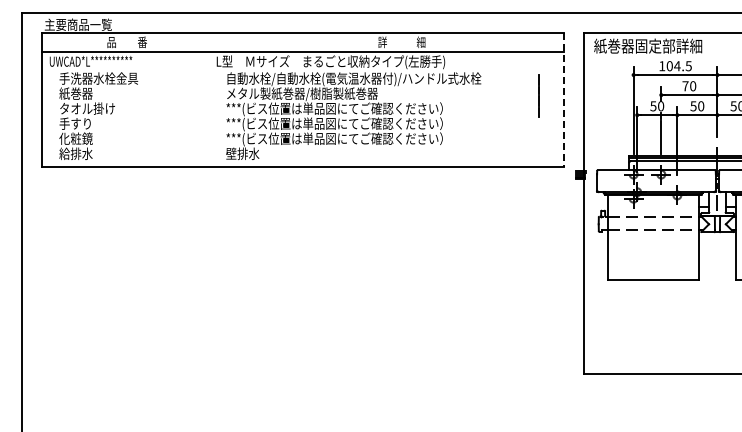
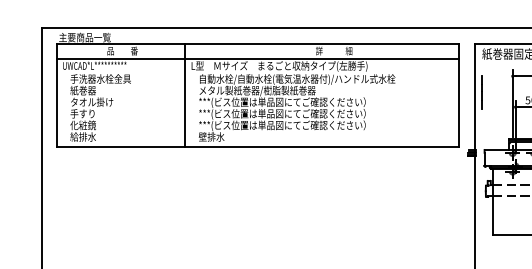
line: (538, 95) -> (481, 92), moved
line: (207, 99) -> (184, 95), added
line: (563, 100) -> (458, 95), dashed -> solid

